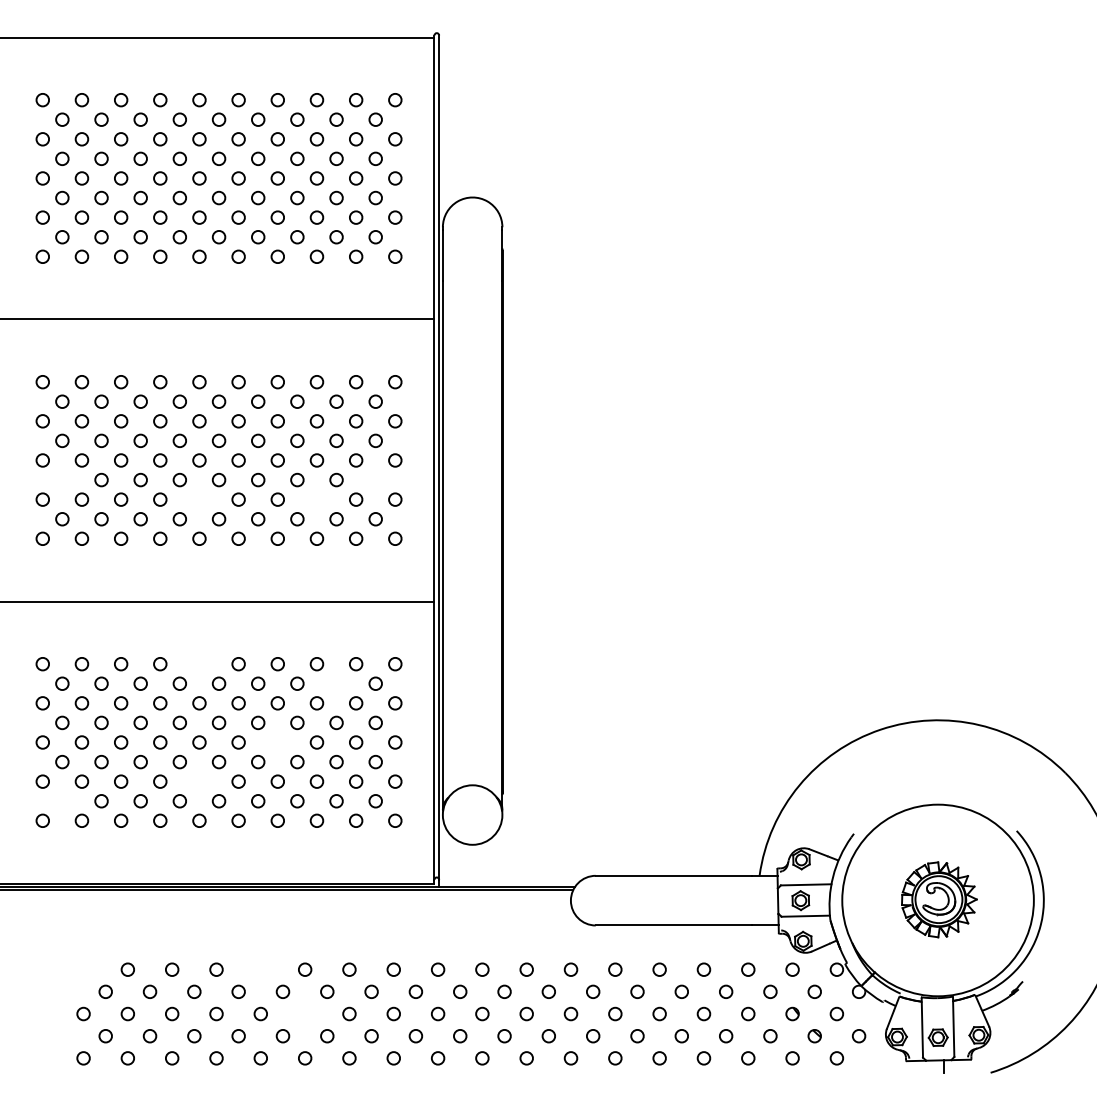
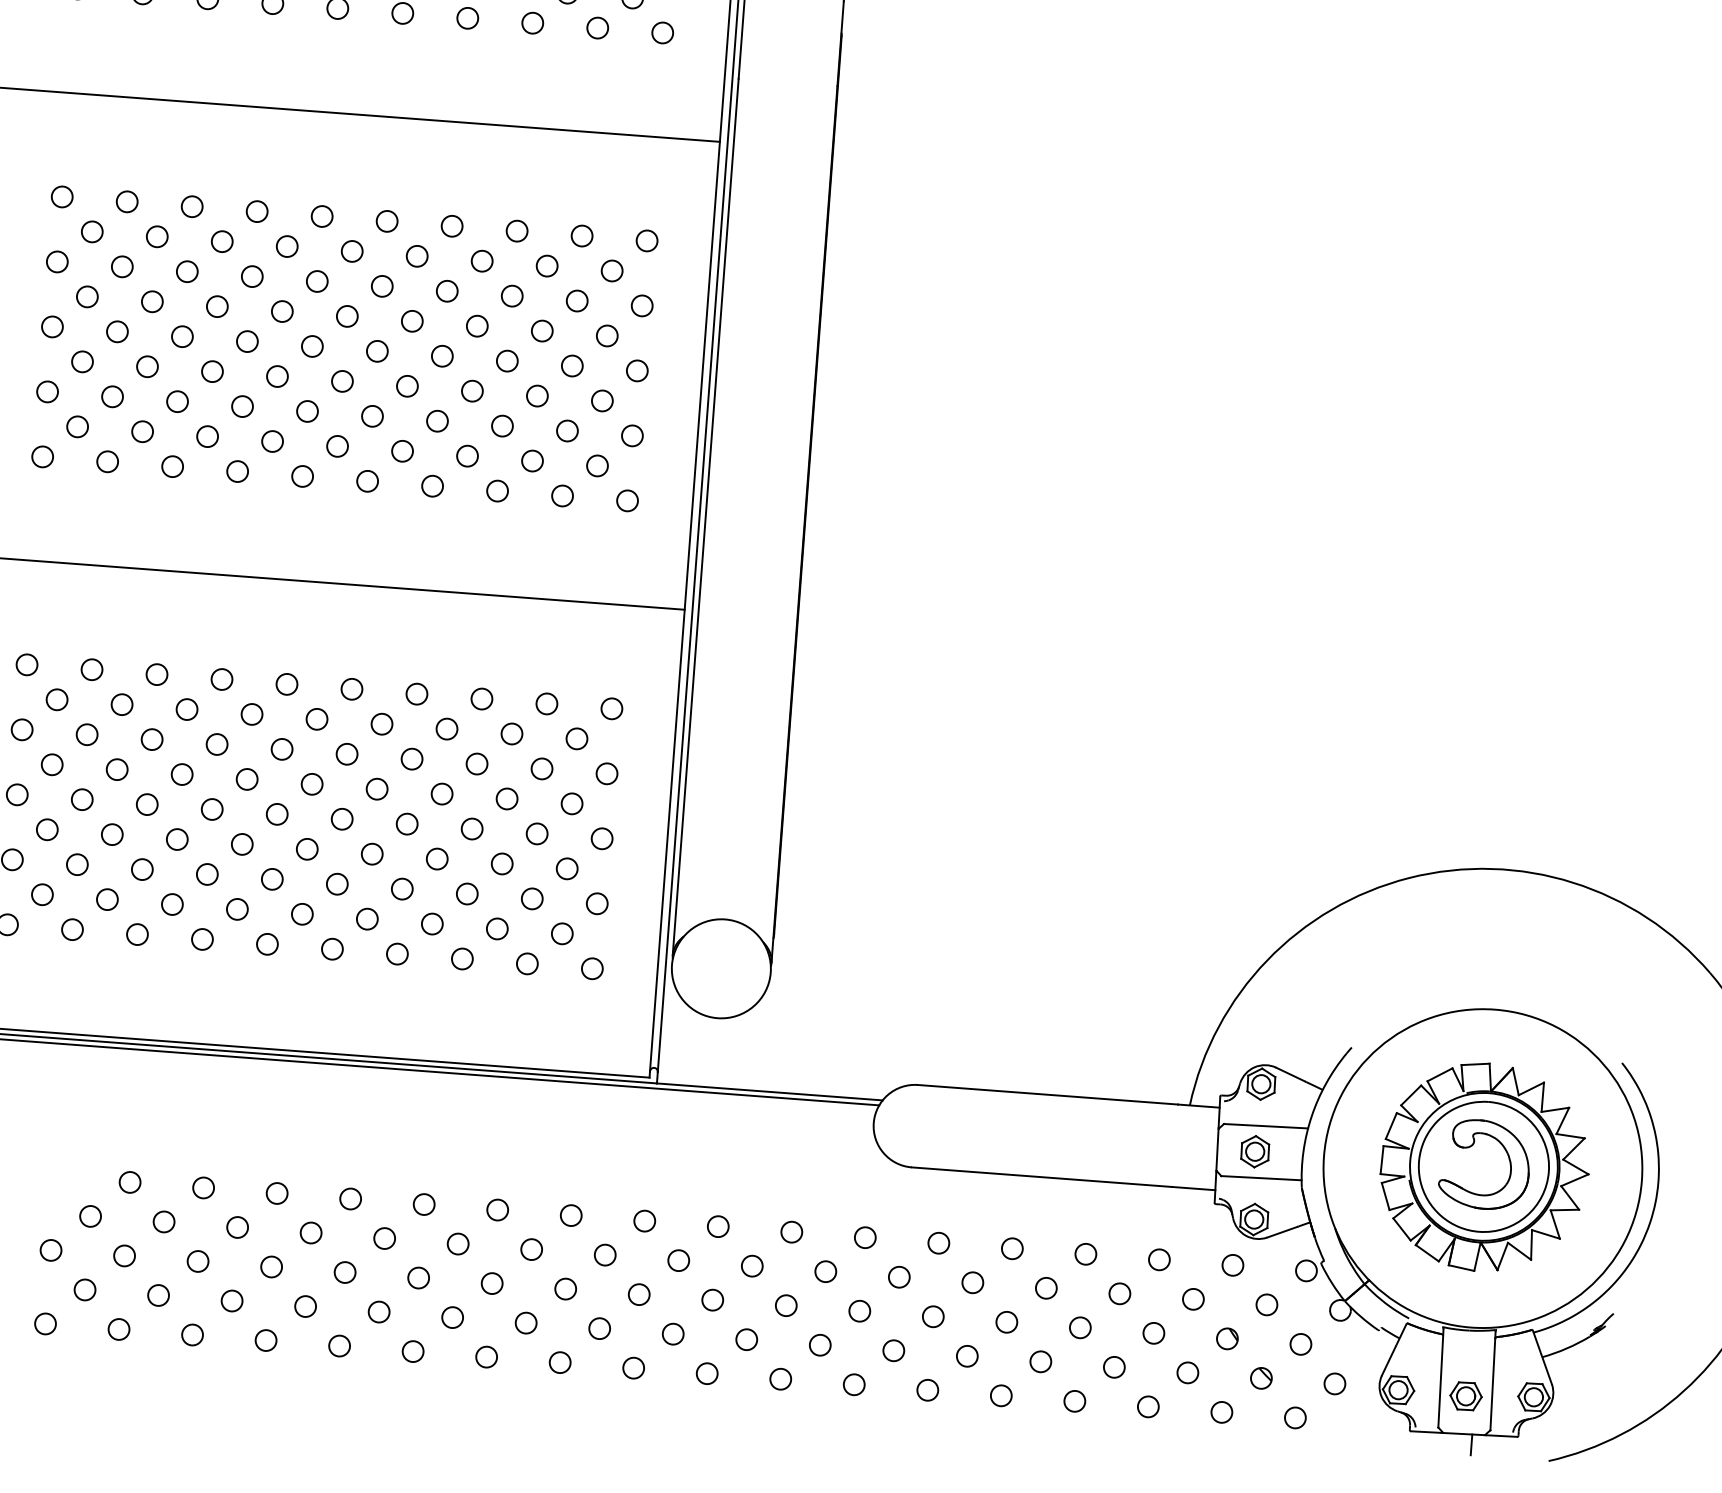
circle: (62, 479) -> (82, 360), added
circle: (375, 479) -> (602, 399), added
circle: (199, 499) -> (307, 411), added
circle: (316, 499) -> (501, 425), added
circle: (199, 664) -> (286, 684), added
circle: (336, 683) -> (511, 733), added
circle: (277, 742) -> (406, 824), added
circle: (199, 781) -> (272, 879), added
circle: (62, 801) -> (42, 895), added
part: (939, 899) -> (1485, 1167), size x1.67
circle: (260, 969) -> (350, 1198), added
circle: (305, 1013) -> (419, 1277), added

